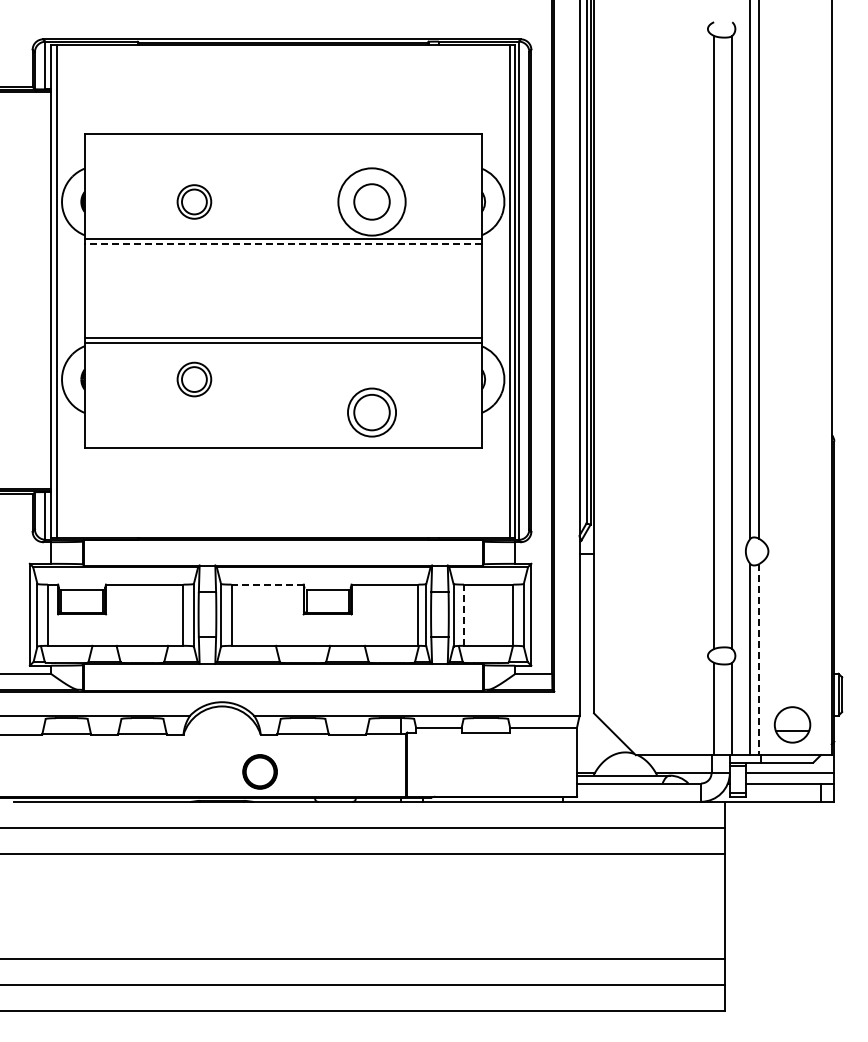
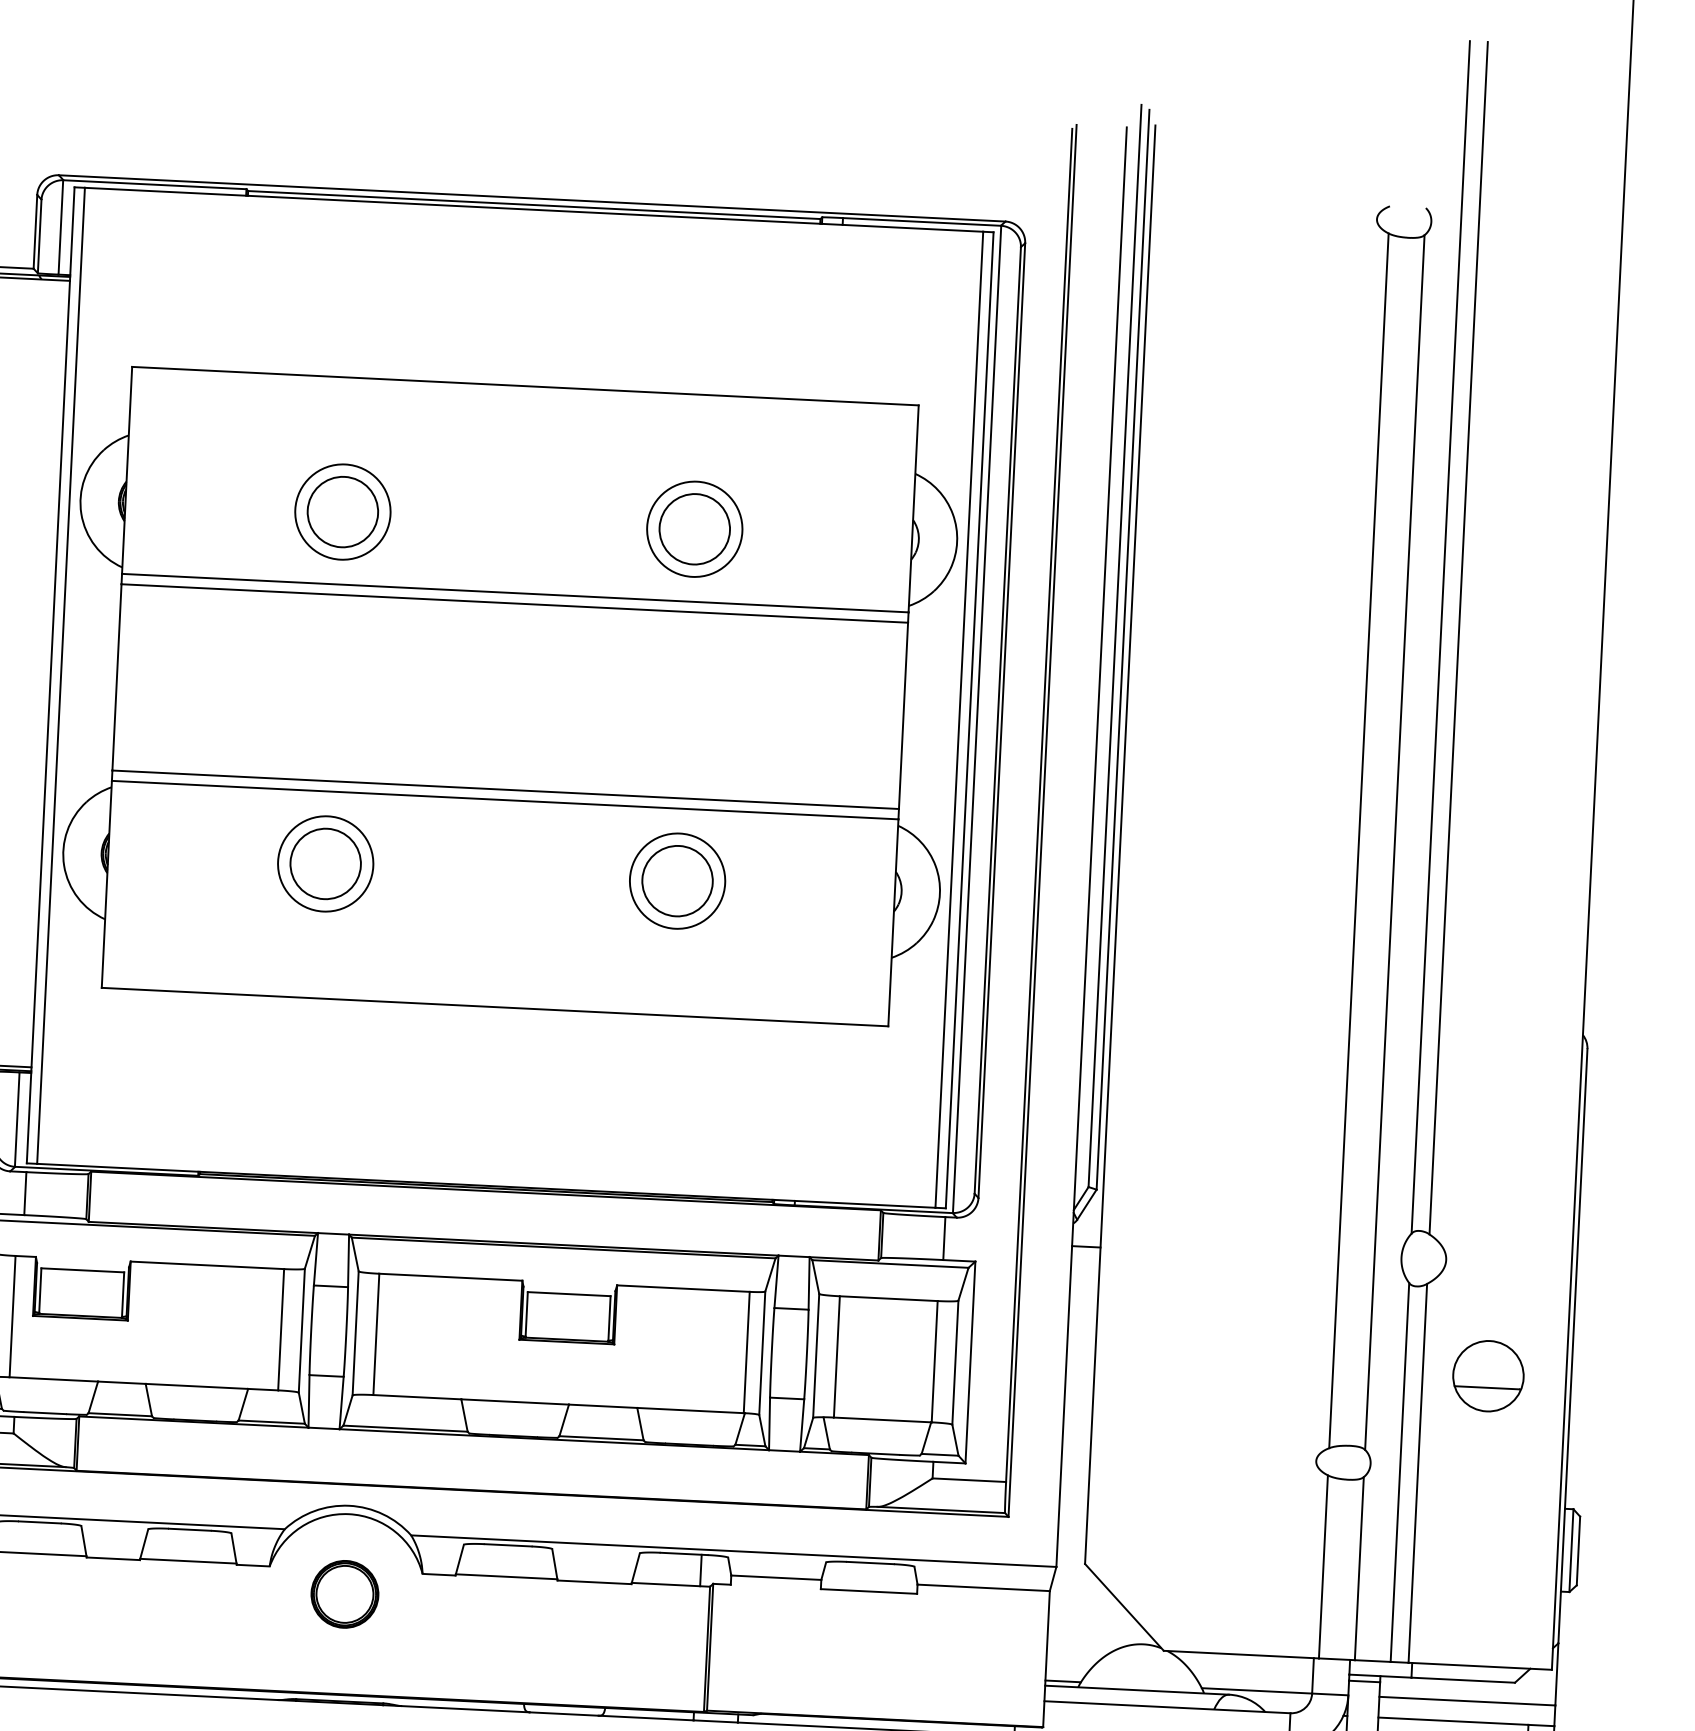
part: (194, 201) -> (343, 511), size x1.43
circle: (372, 201) -> (695, 528), size x0.71
line: (283, 243) -> (515, 602), dashed -> solid
part: (194, 379) -> (325, 863), size x1.43
part: (371, 412) -> (676, 880), moved
line: (267, 584) -> (450, 1276), dashed -> solid
line: (463, 615) -> (835, 1357), dashed -> solid
line: (759, 659) -> (1418, 1473), dashed -> solid
part: (792, 724) -> (1488, 1375), moved
part: (259, 771) -> (343, 1593), moved

